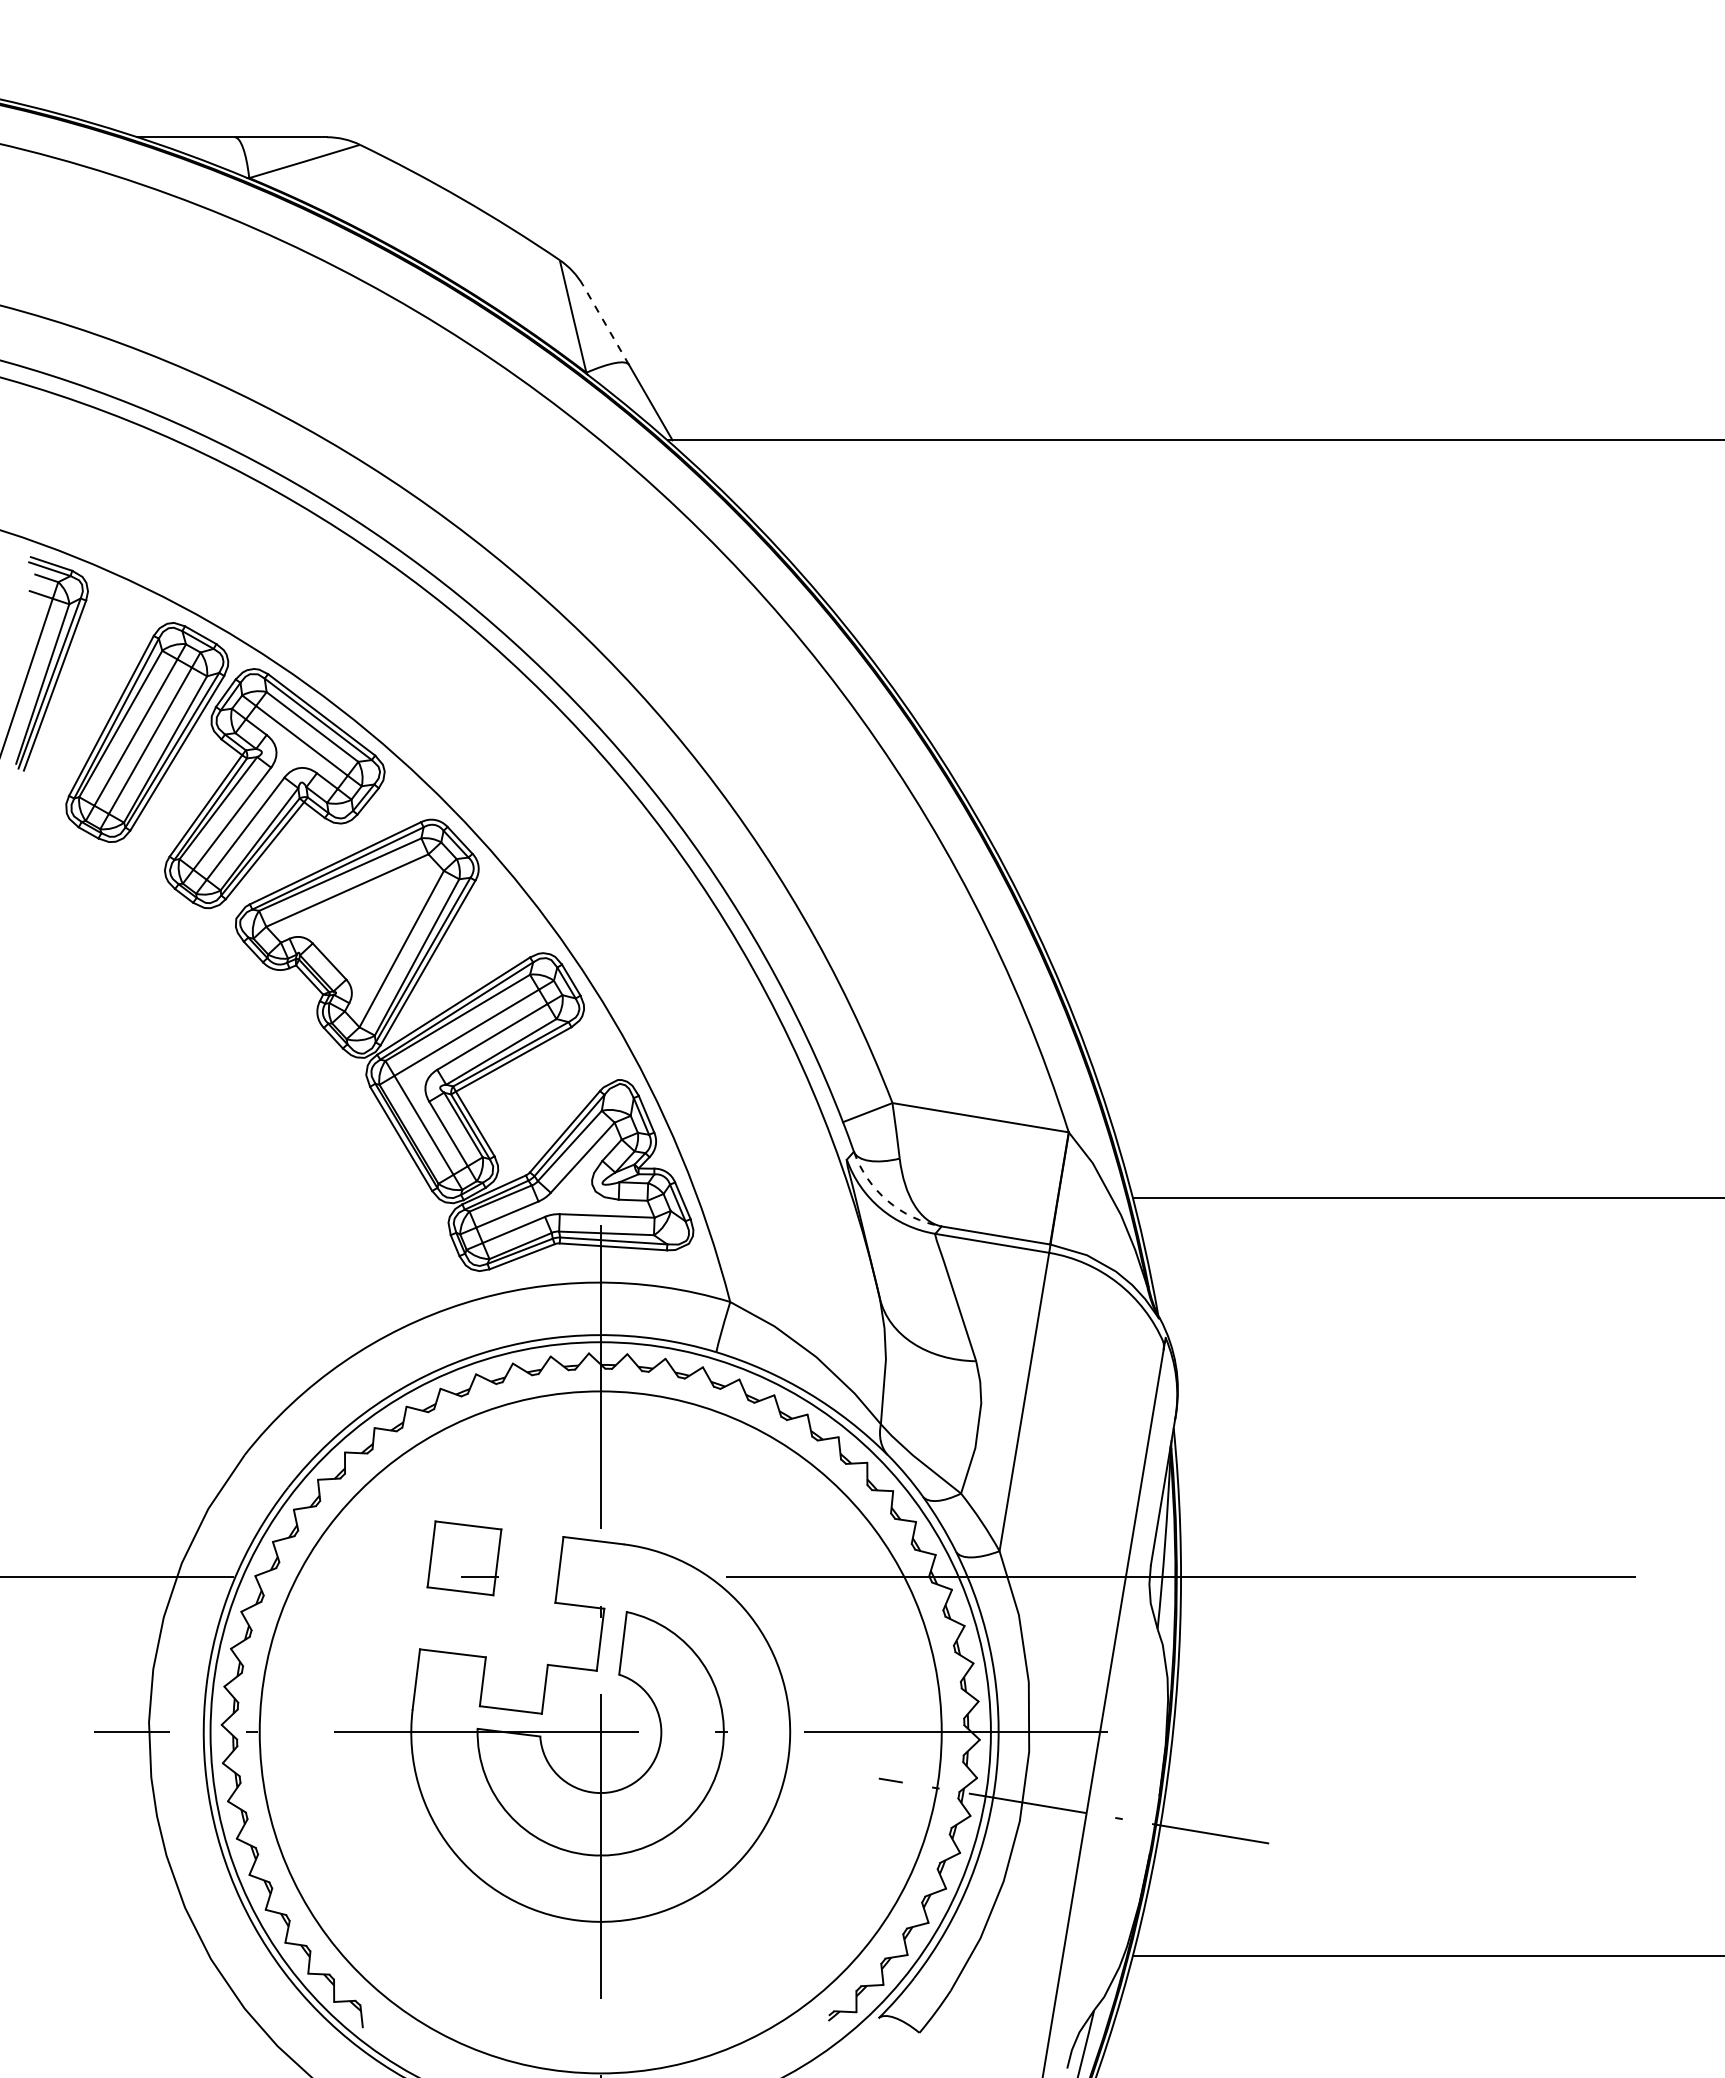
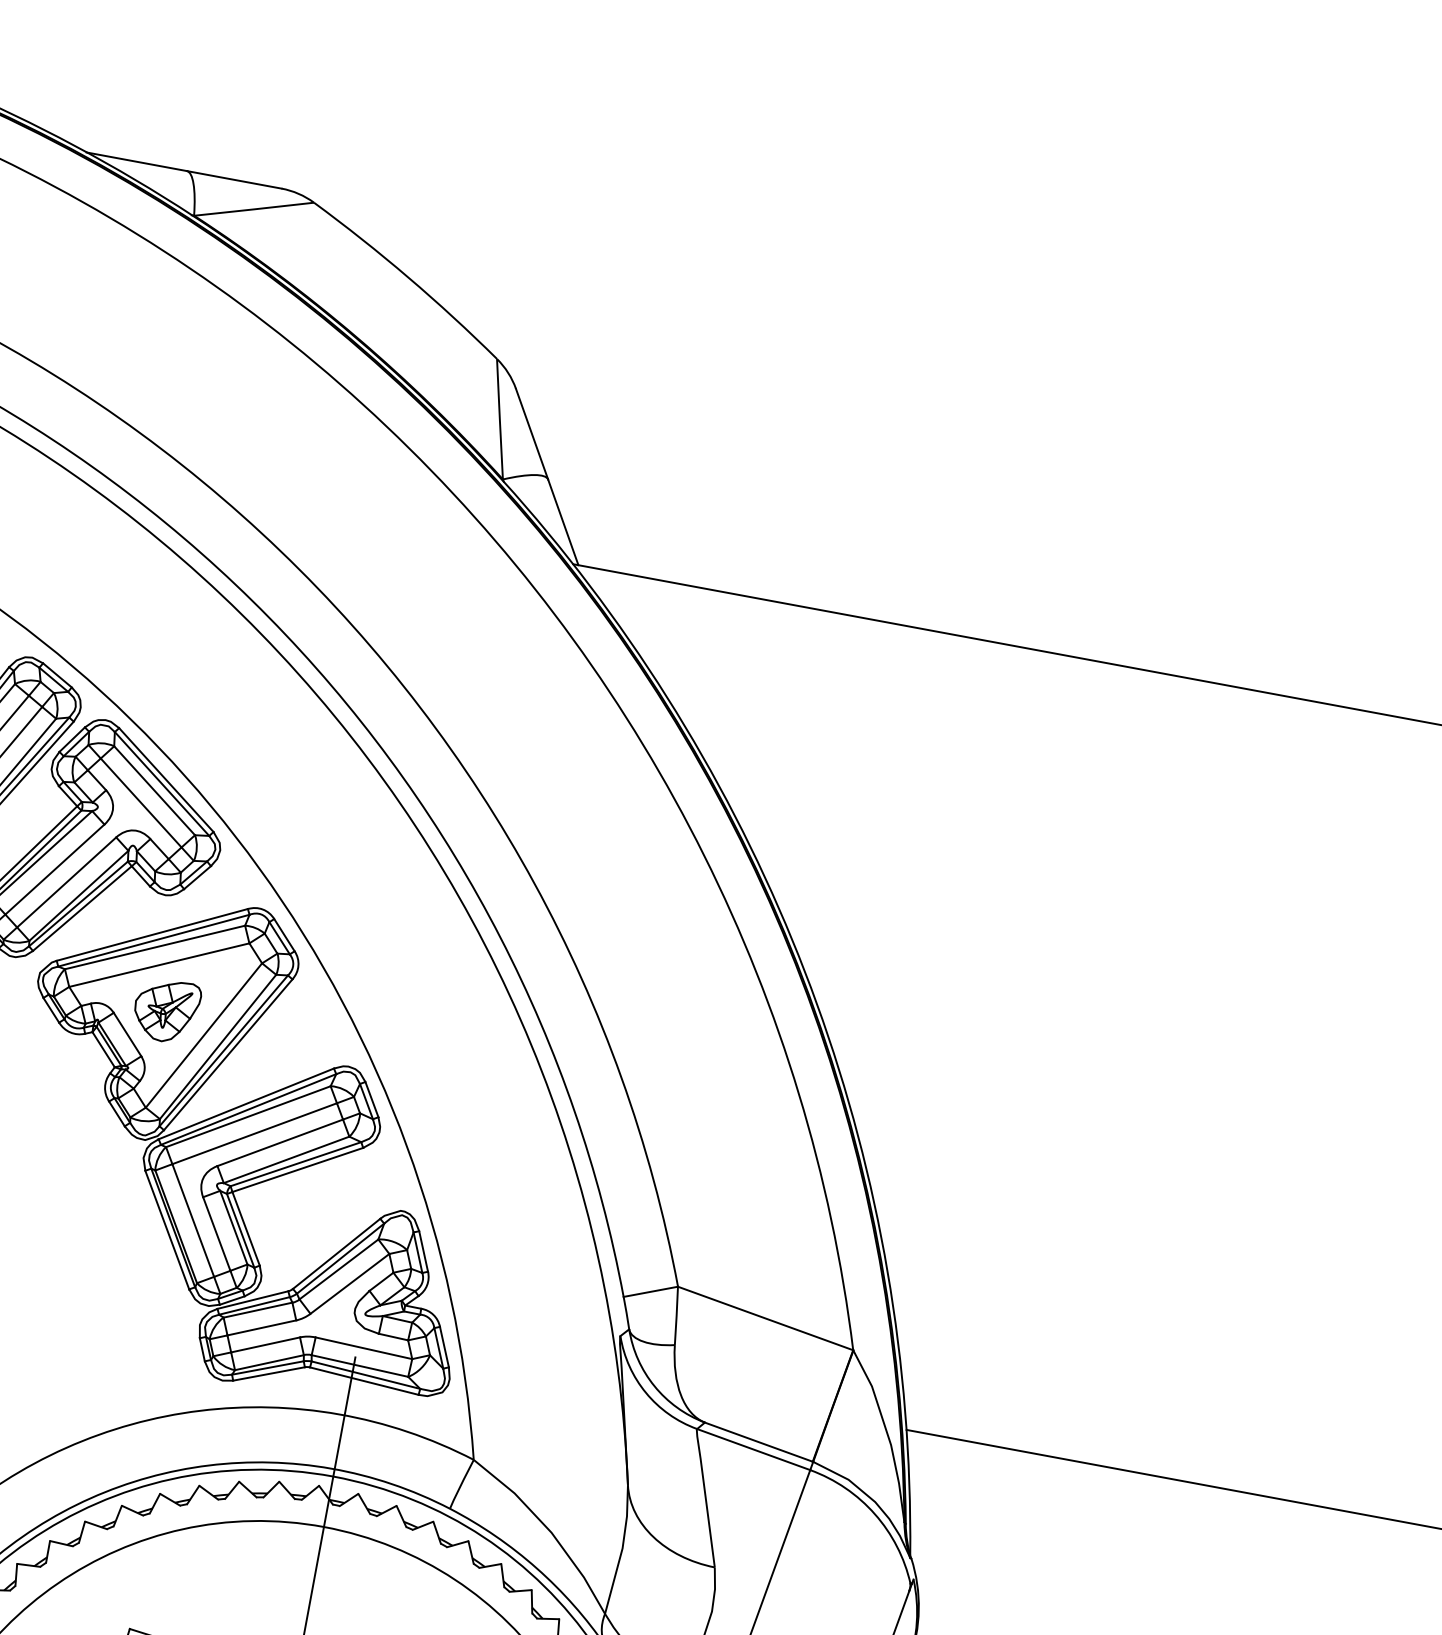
line: (605, 324) -> (531, 433), dashed -> solid
part: (361, 931) -> (166, 1009), added
arc: (887, 1200) -> (654, 1385), dashed -> solid

